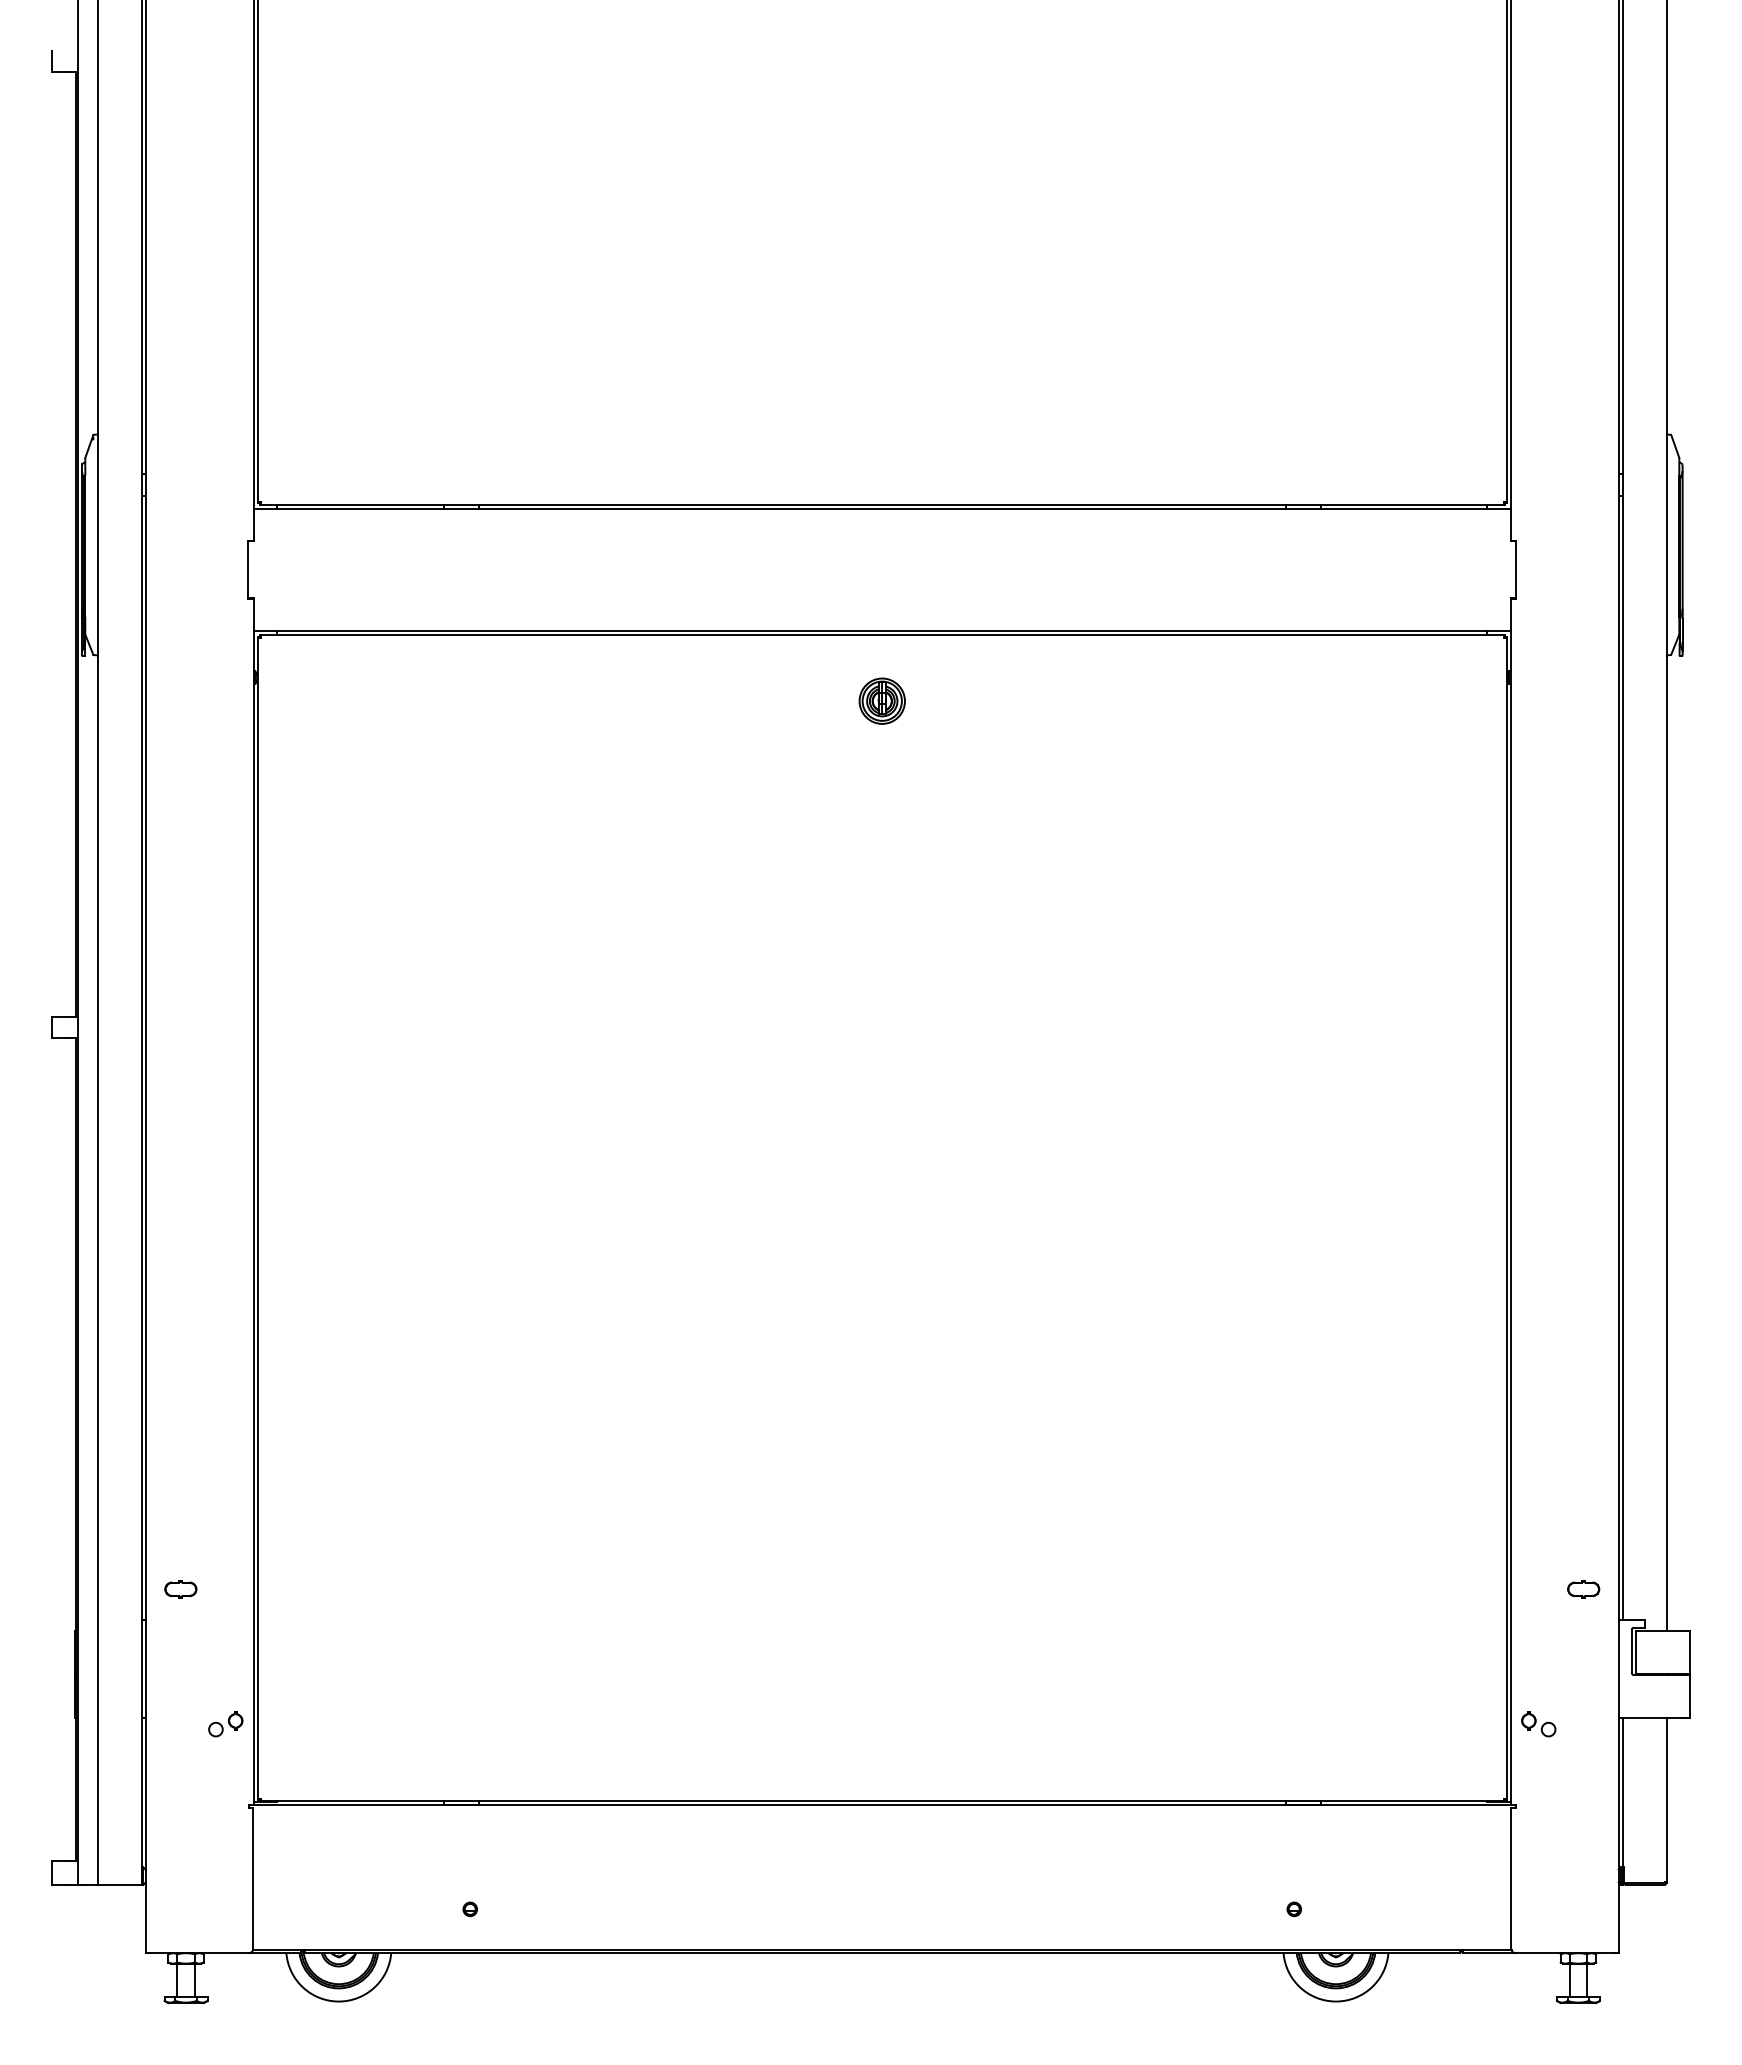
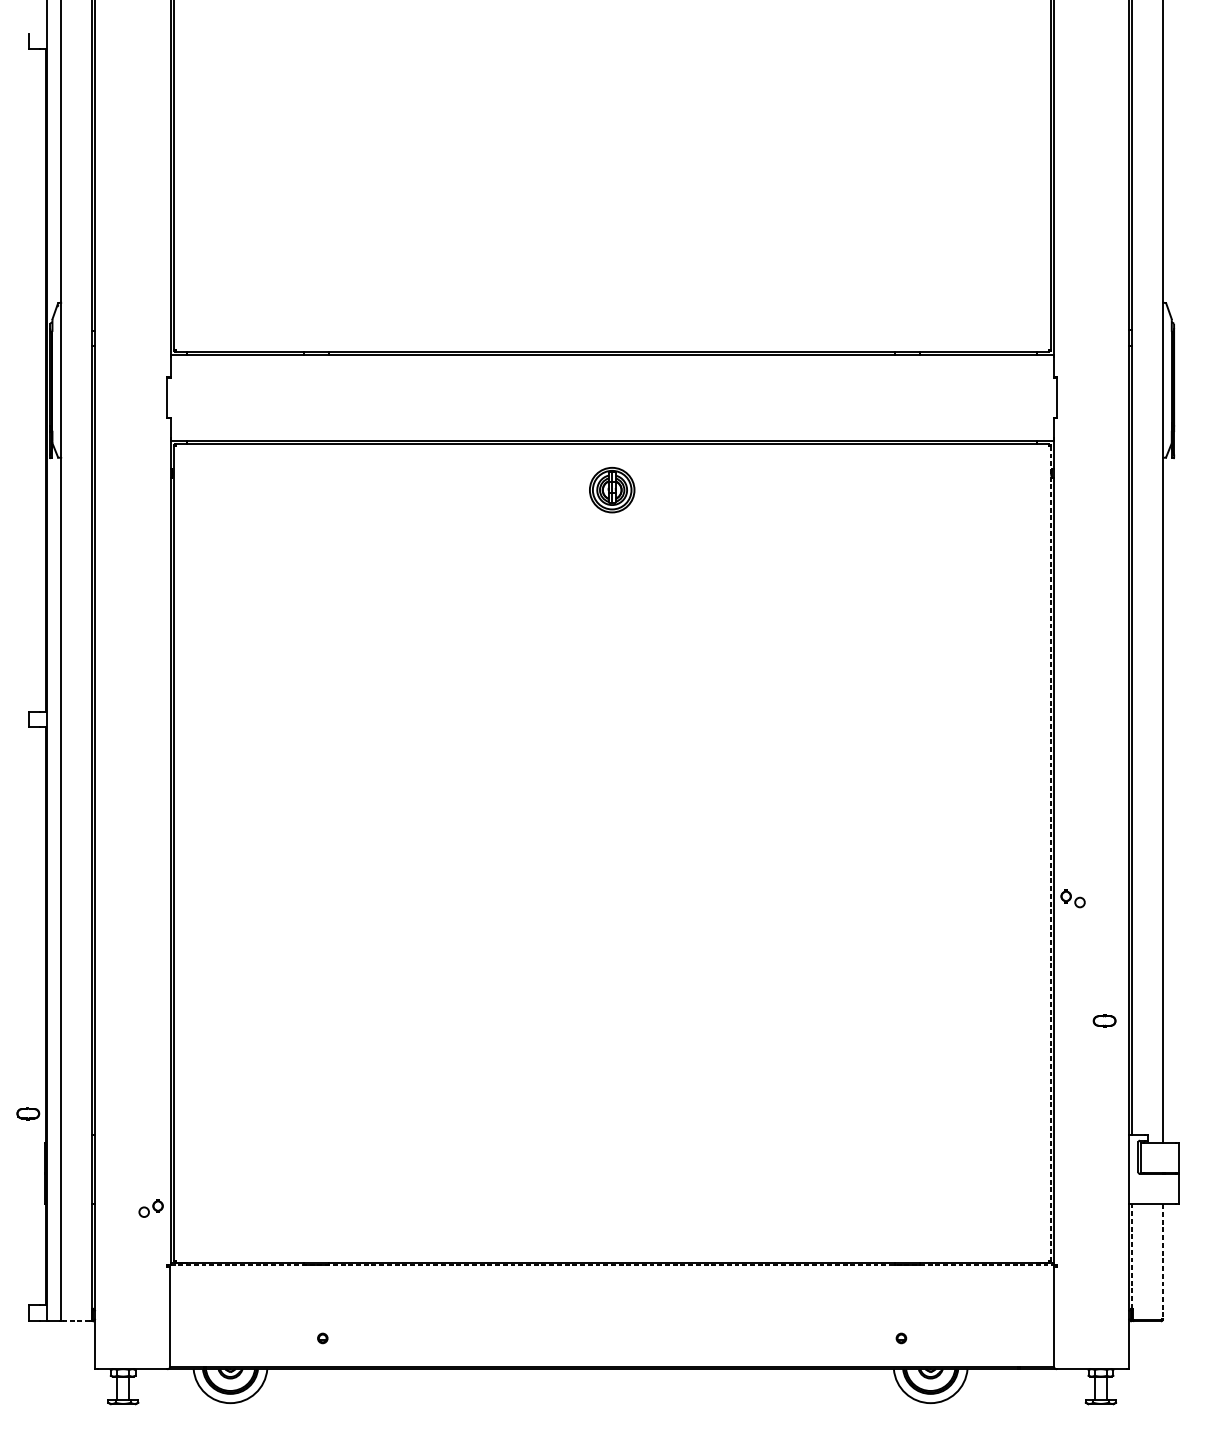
part: (881, 700) -> (611, 489), size x1.4
line: (1506, 1218) -> (1050, 853), solid -> dashed
part: (180, 1589) -> (28, 1113), moved
part: (1583, 1589) -> (1104, 1021), moved
part: (1538, 1724) -> (1072, 898), moved
line: (1623, 1792) -> (1132, 1256), solid -> dashed
line: (1666, 1800) -> (1162, 1261), solid -> dashed
line: (882, 1805) -> (612, 1265), solid -> dashed
line: (119, 1884) -> (76, 1320), solid -> dashed

